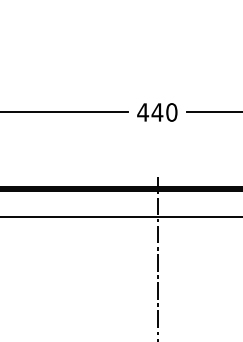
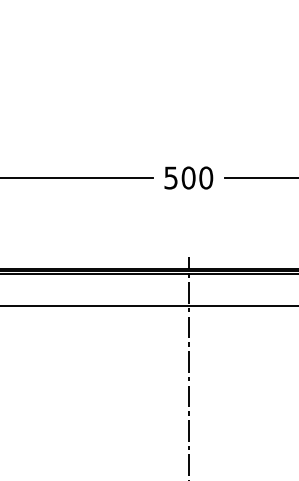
text: (149, 112) -> (179, 177), 440 -> 500

